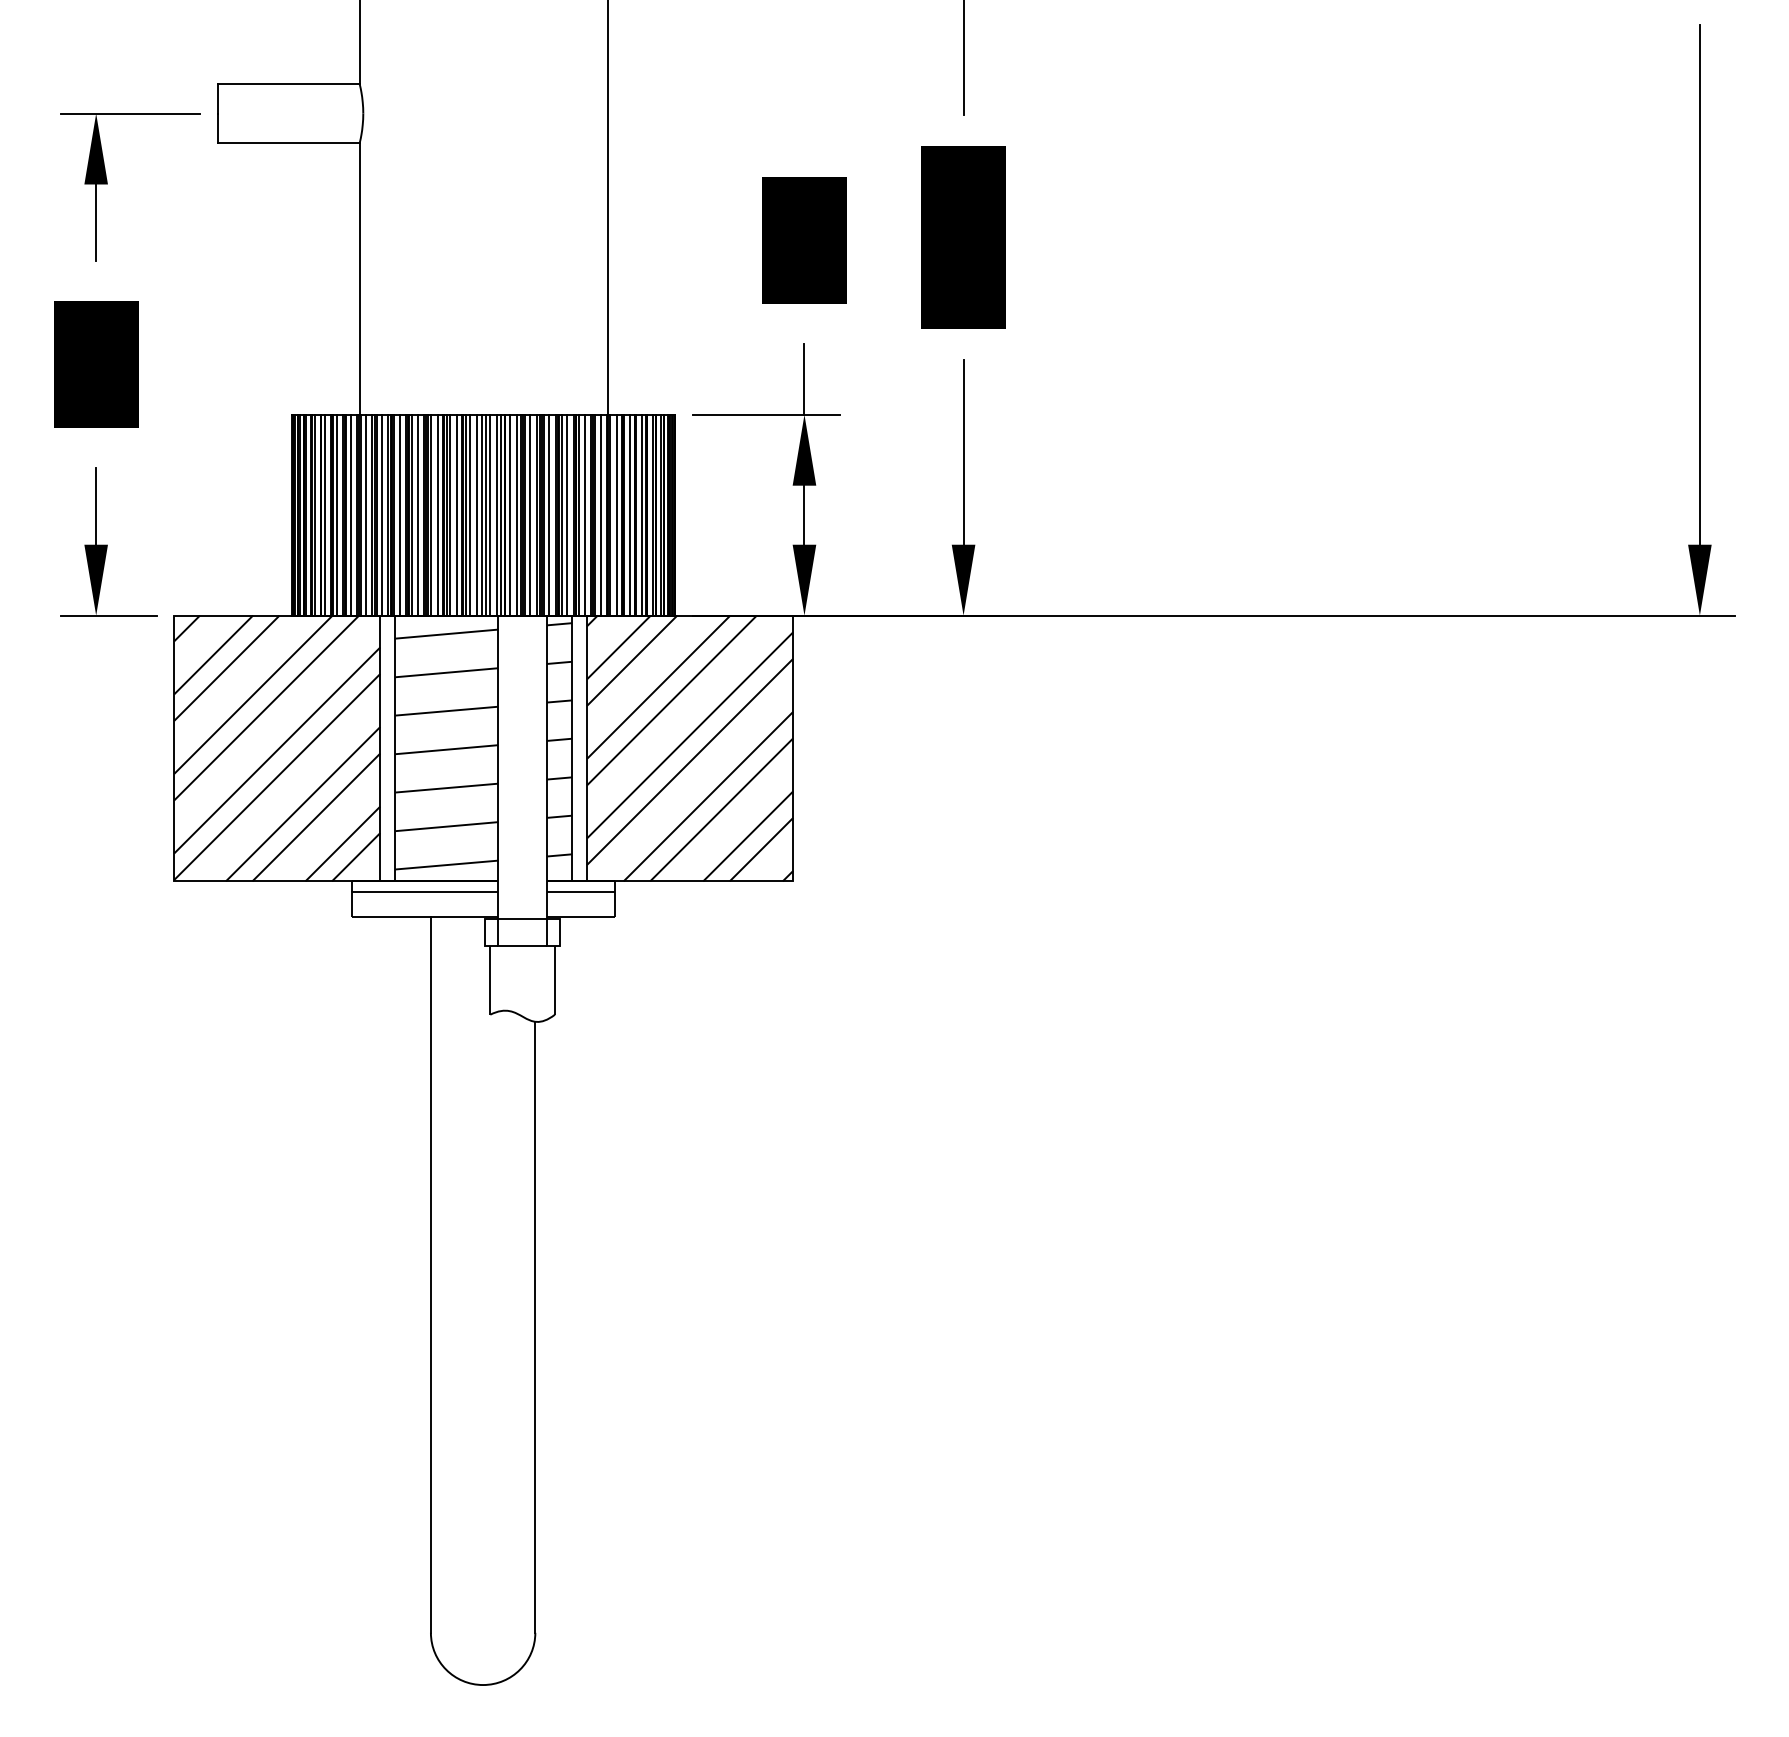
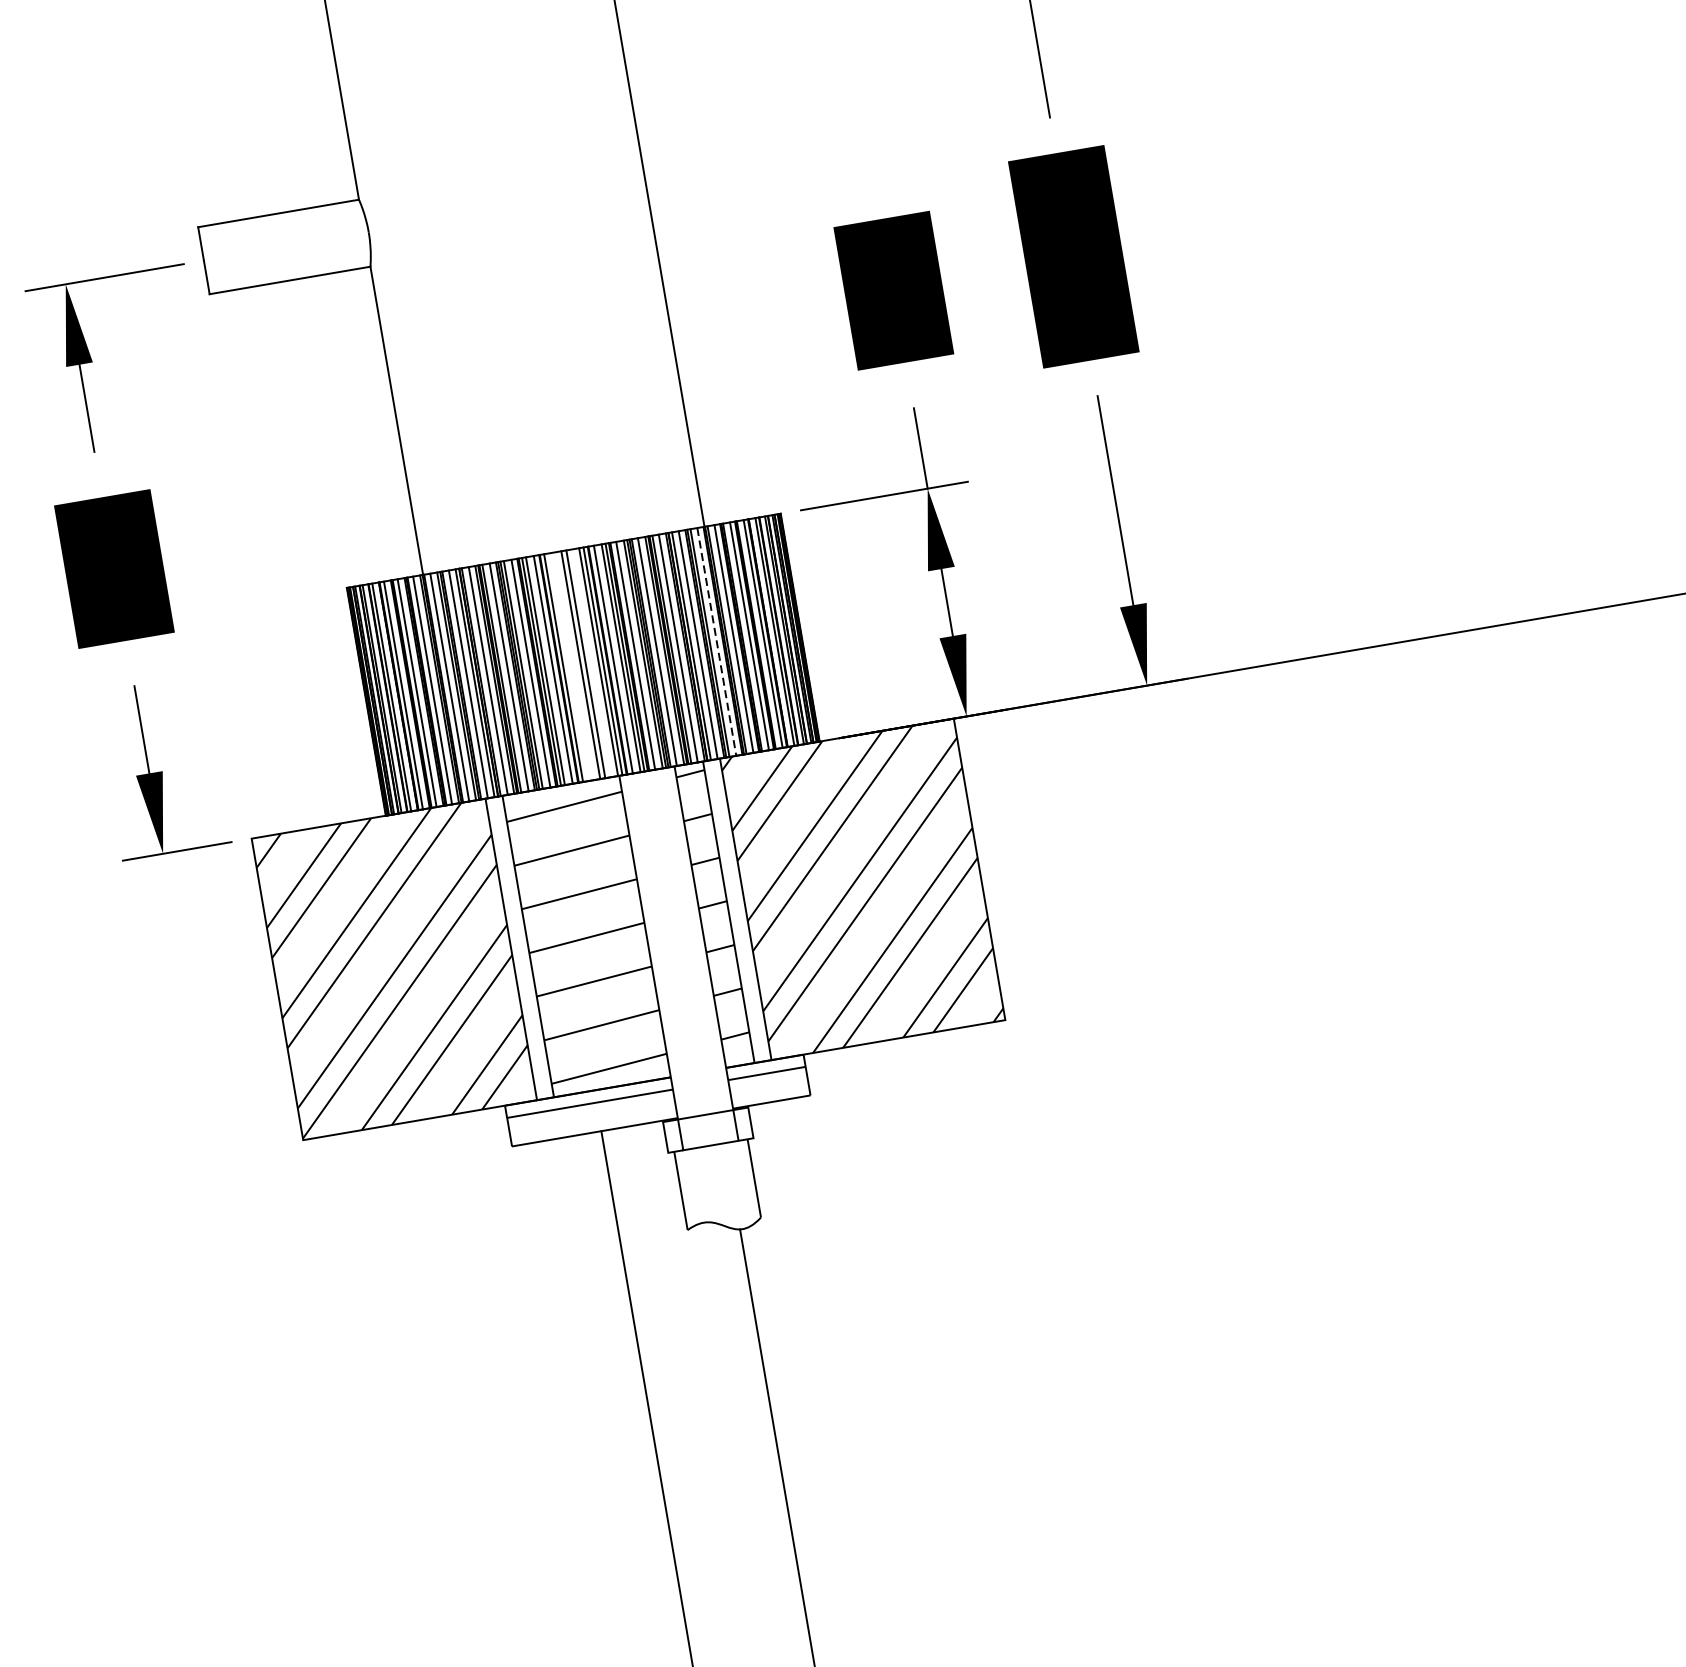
line: (470, 514) -> (568, 666), removed
line: (477, 514) -> (576, 665), removed
line: (490, 514) -> (590, 662), removed
line: (601, 515) -> (716, 642), solid -> dashed

